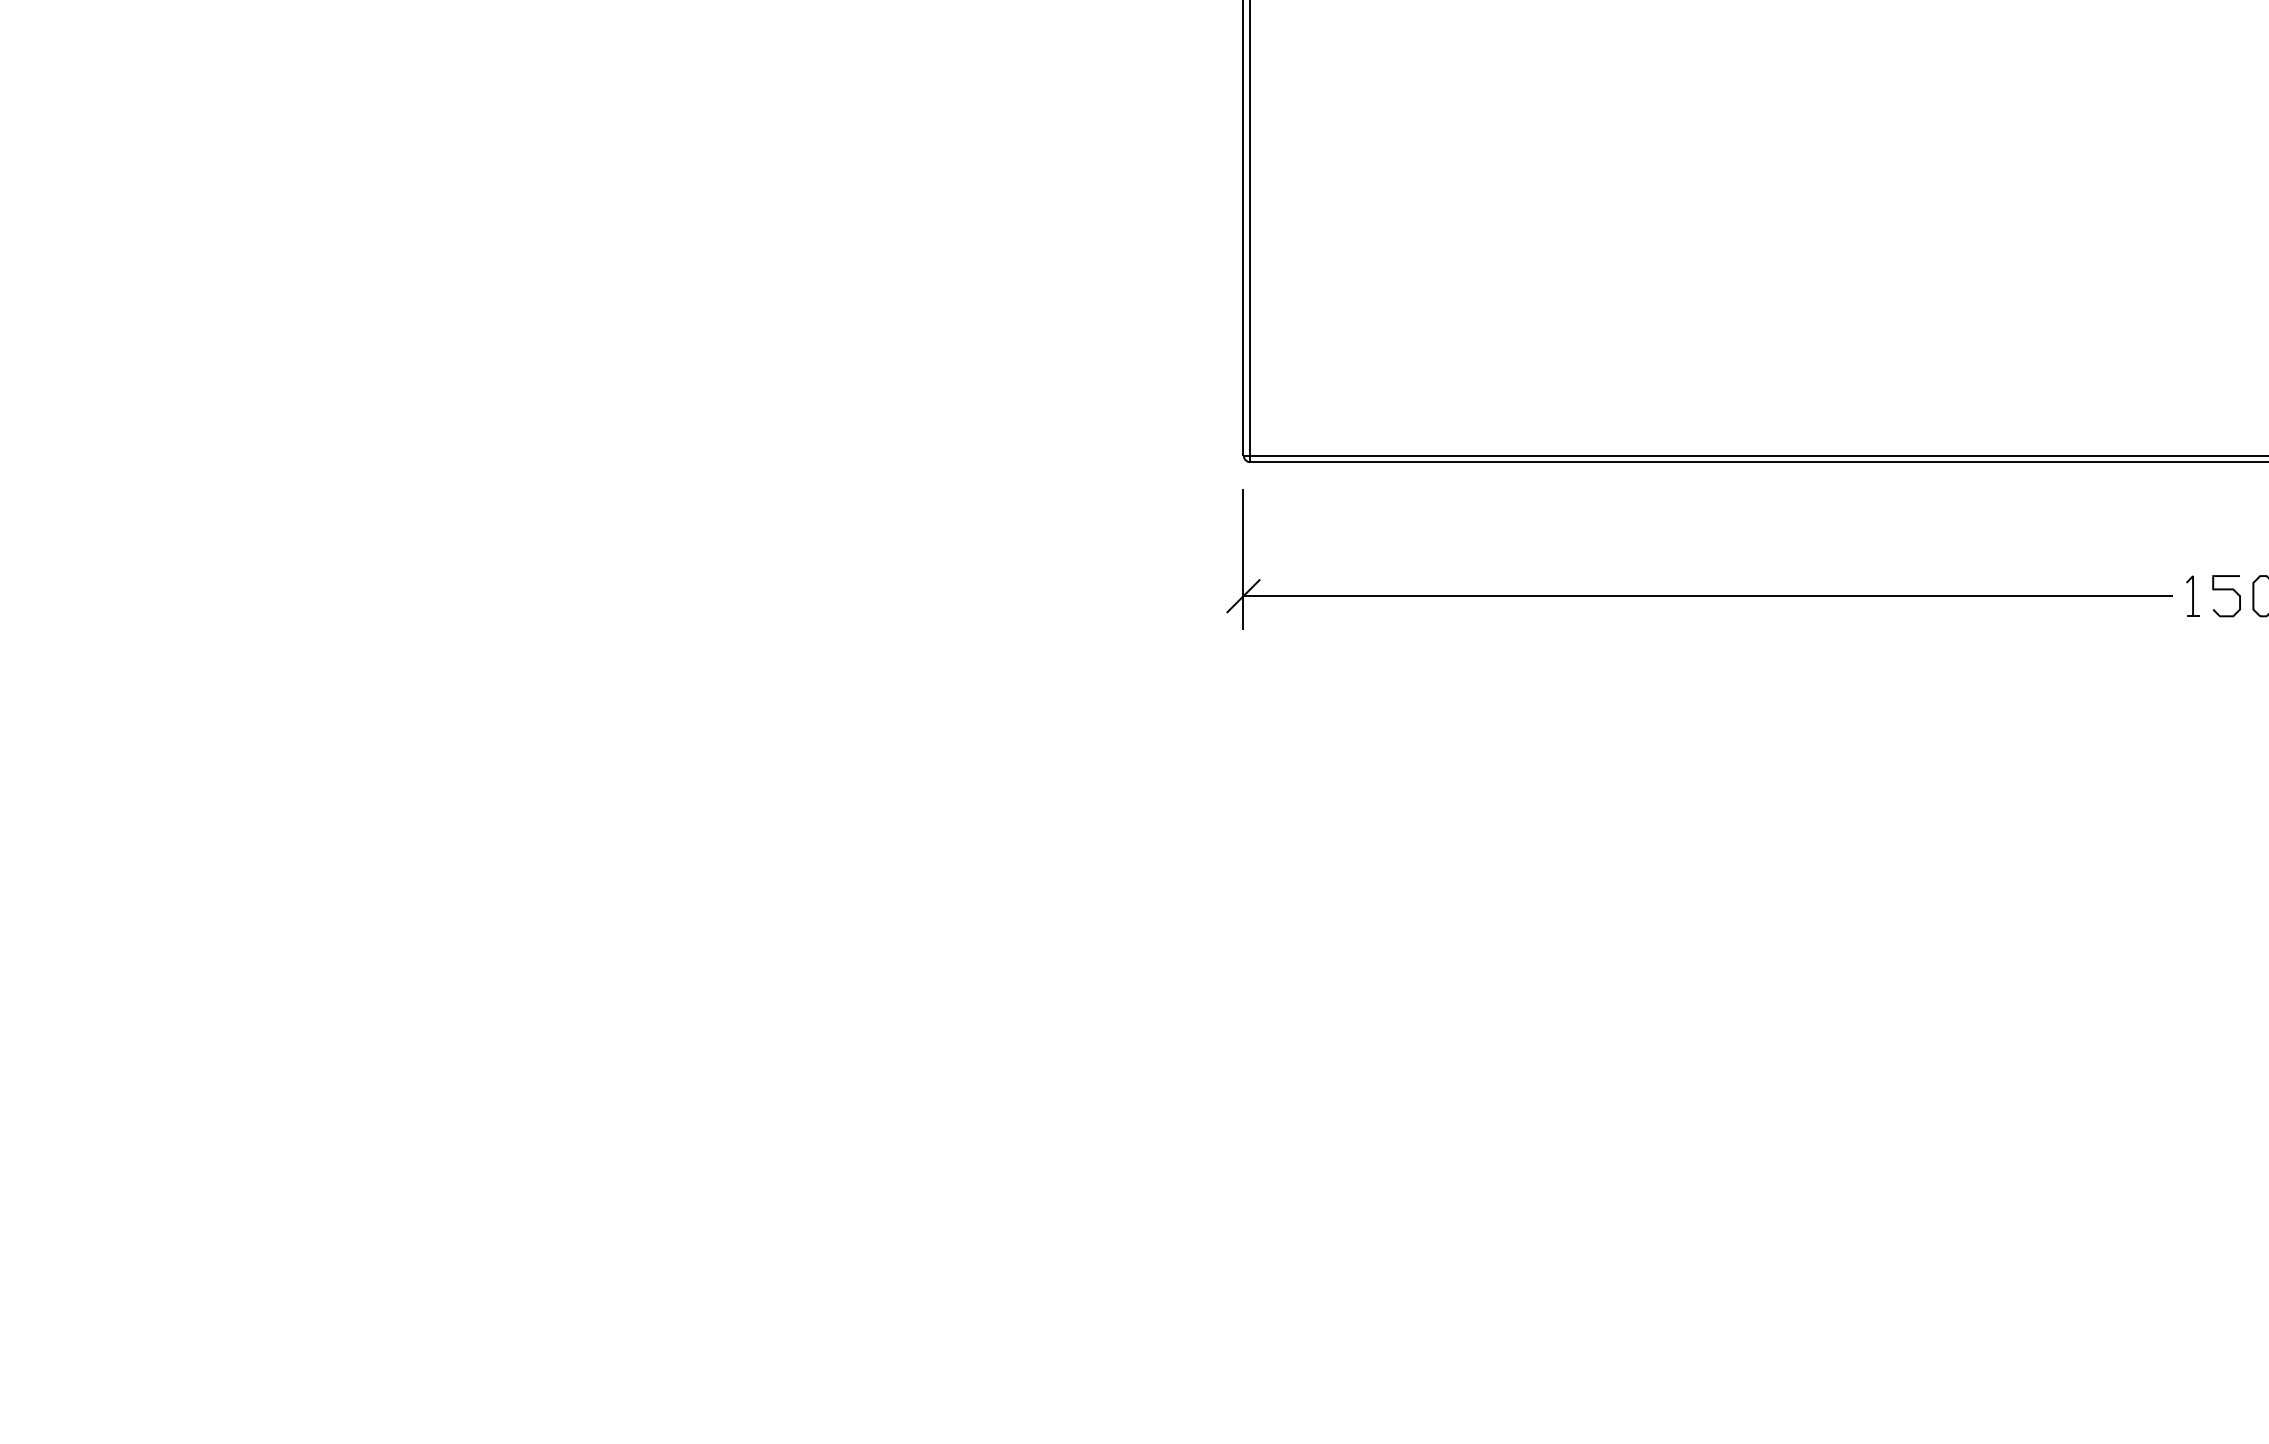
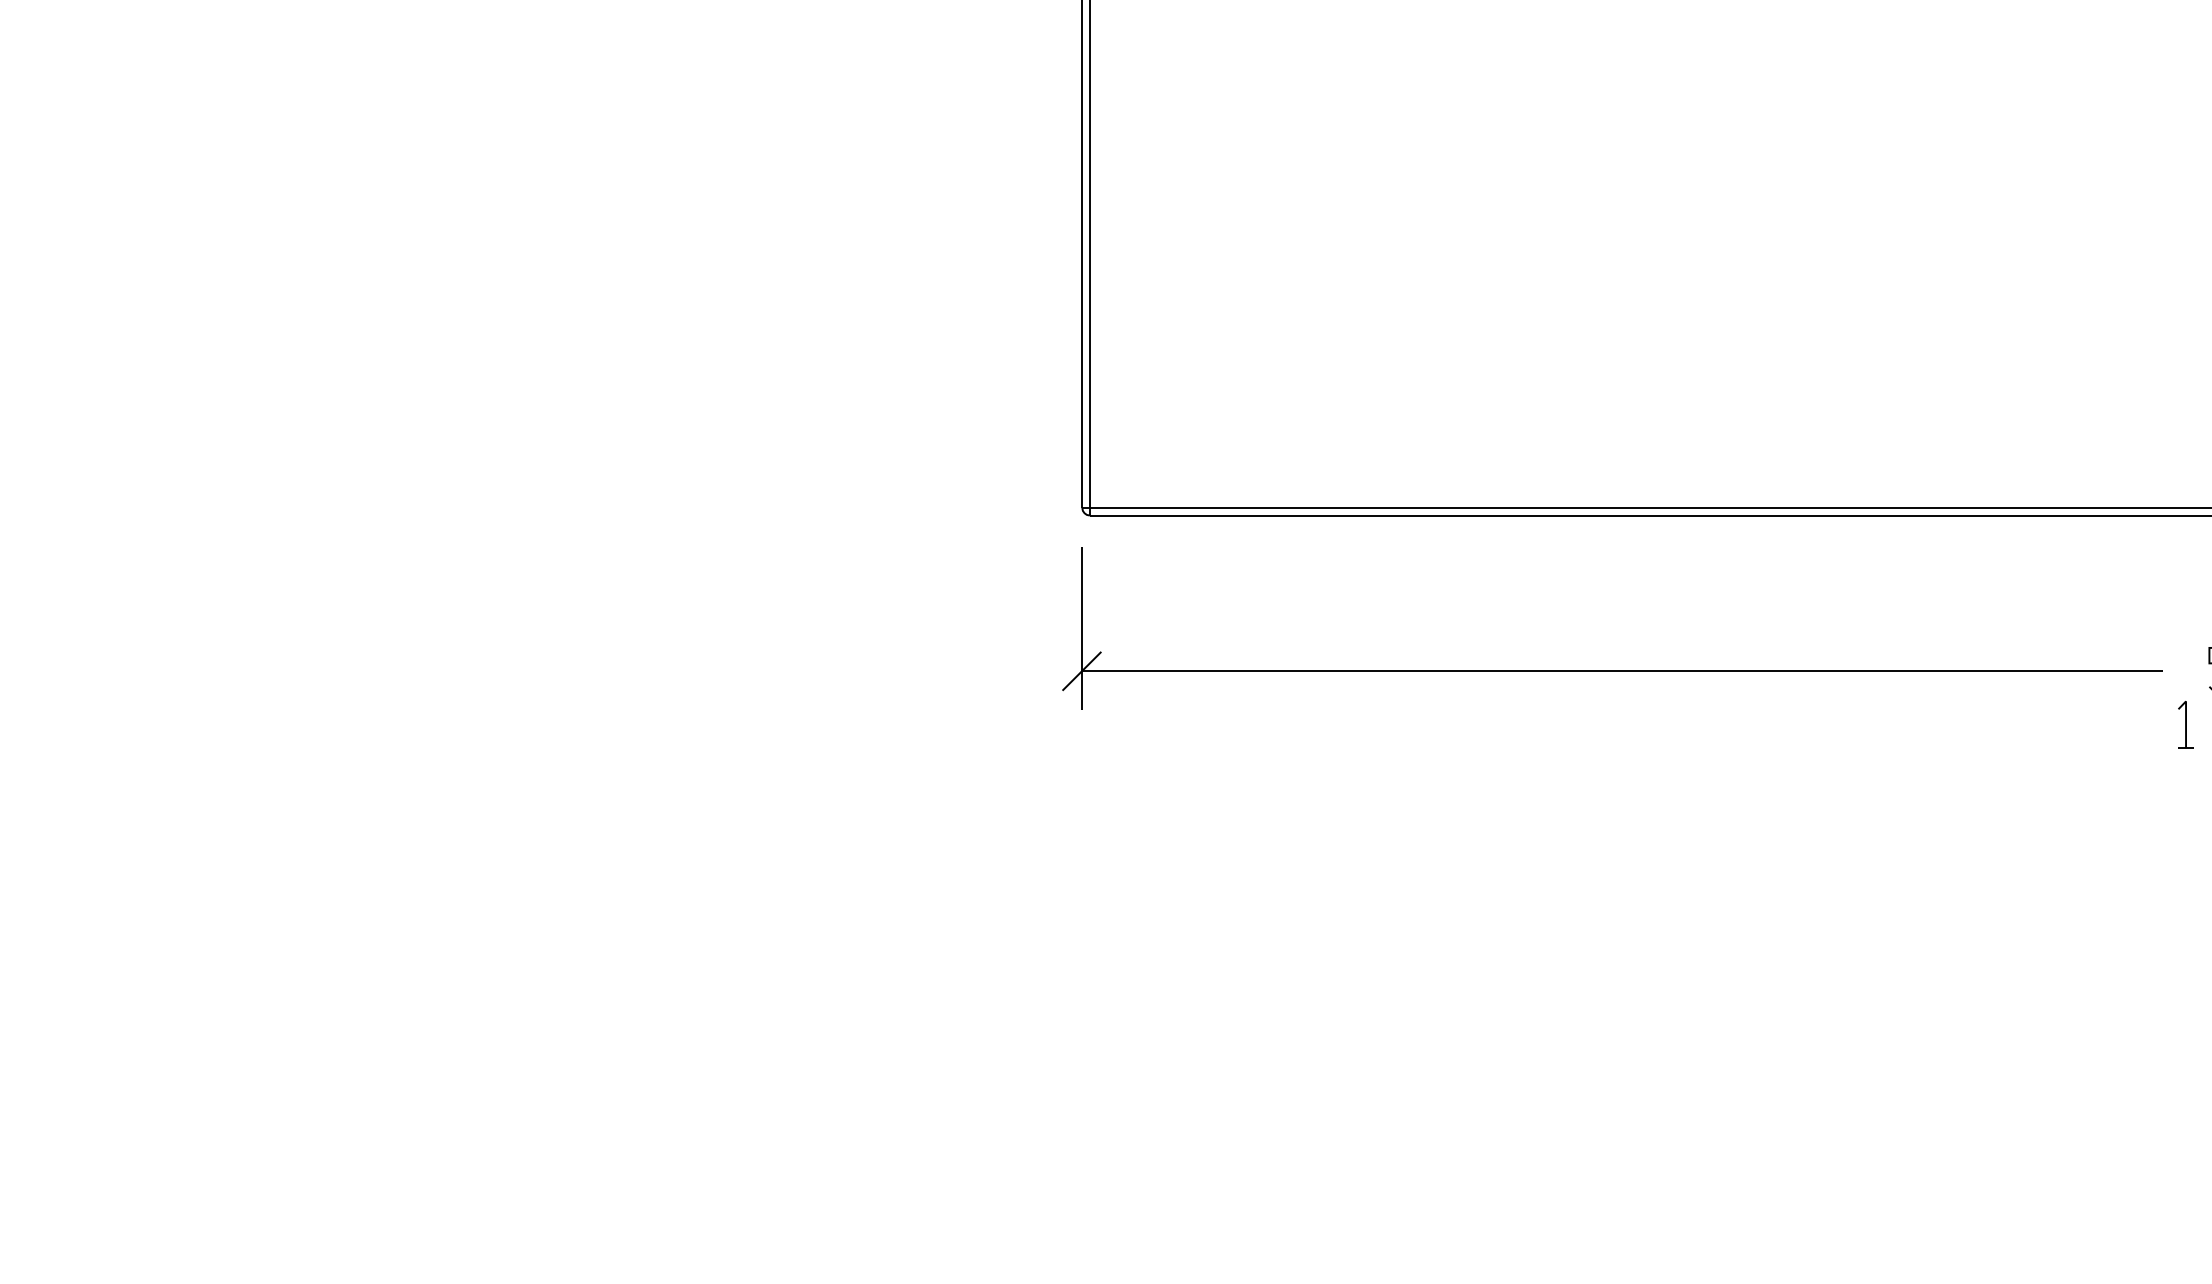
part: (2192, 595) -> (2185, 723), moved

